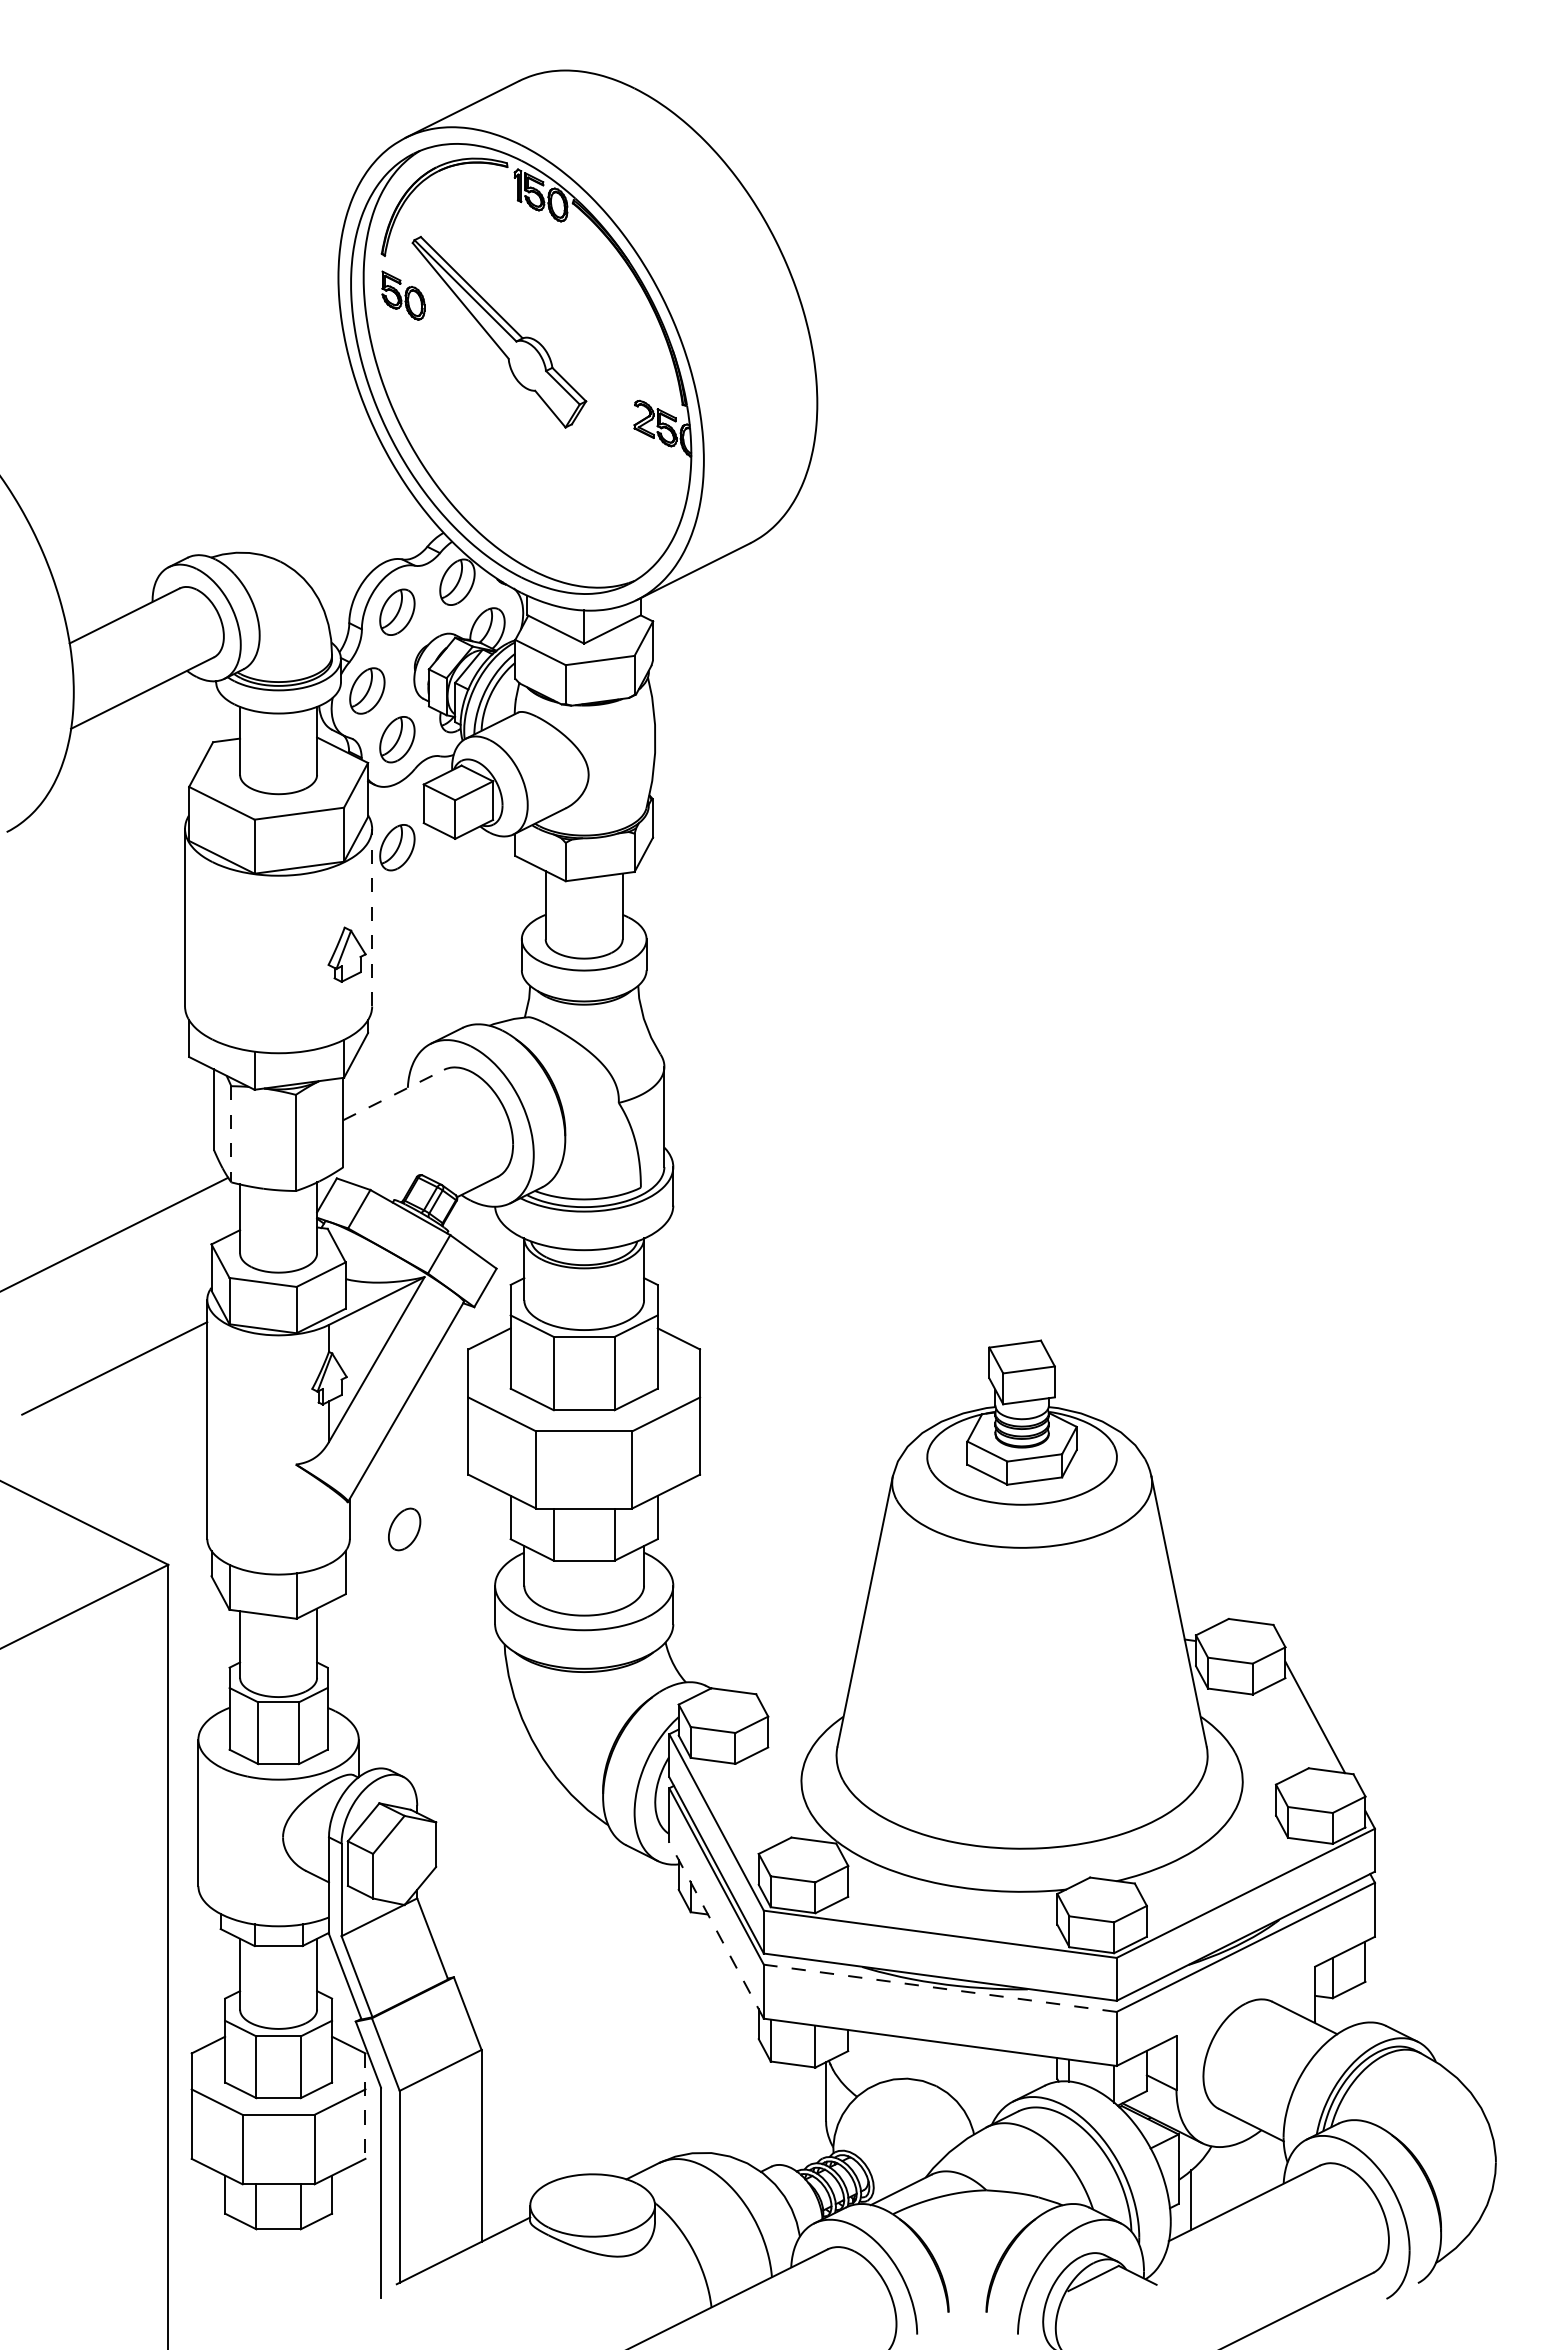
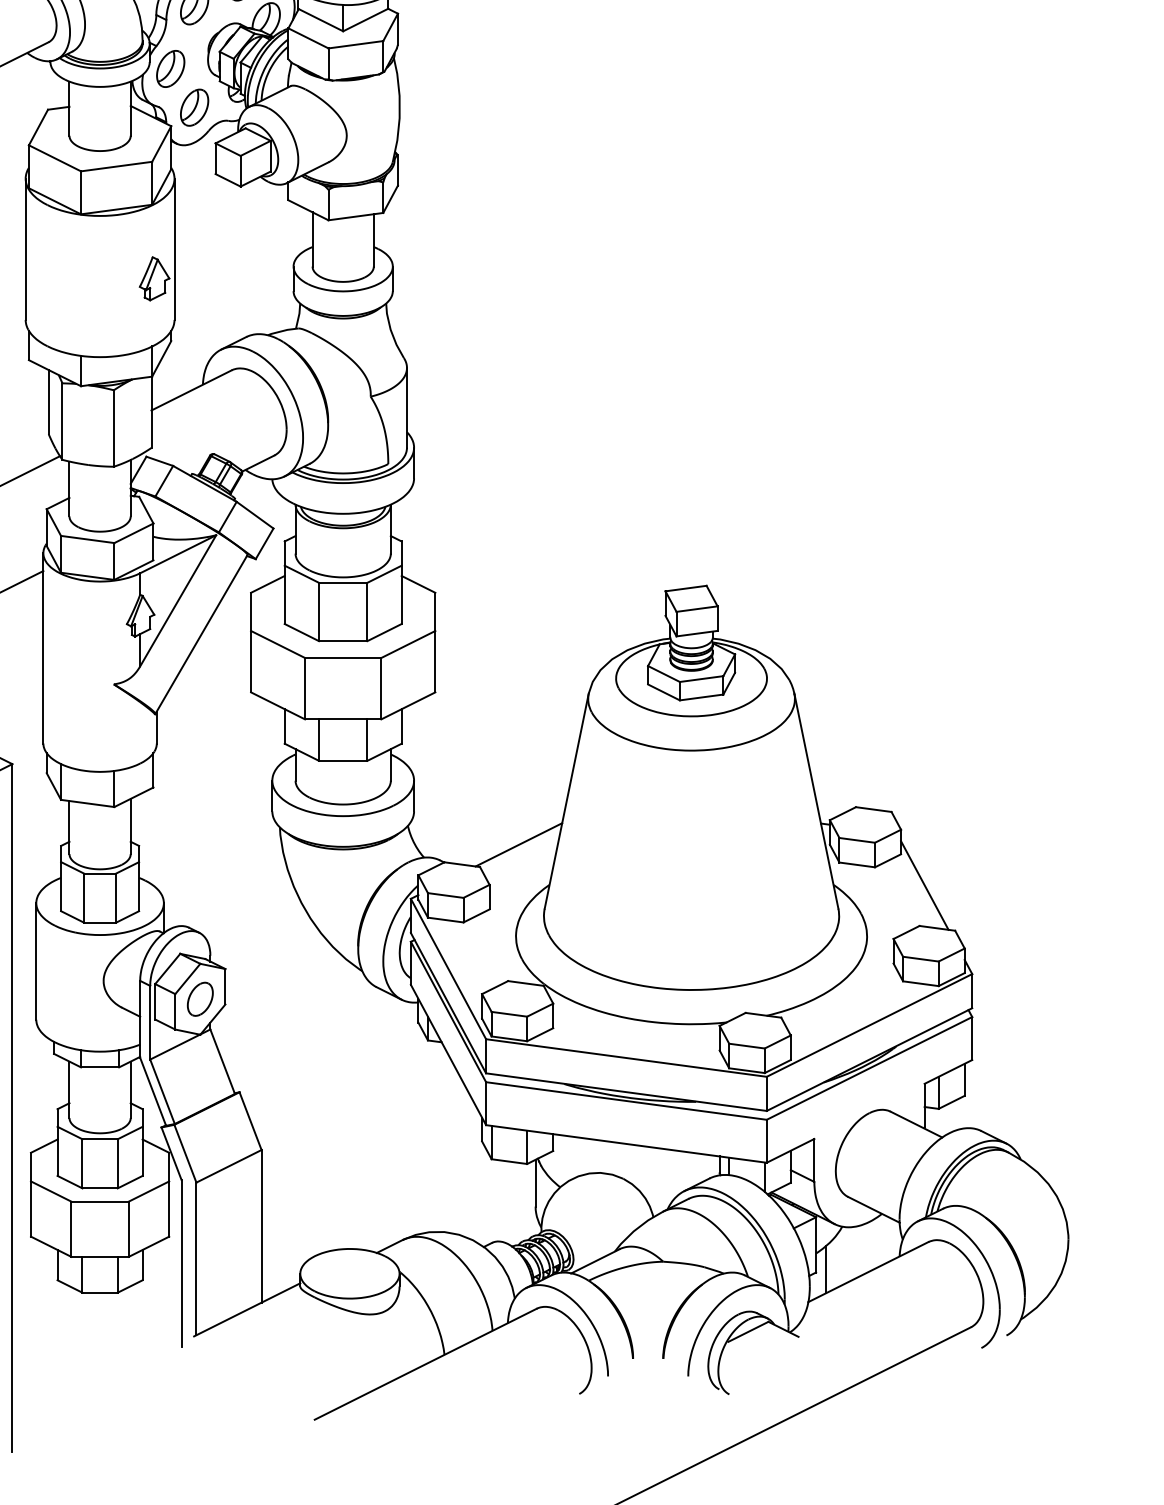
part: (397, 847) -> (194, 193), removed
line: (372, 917) -> (174, 249), dashed -> solid
line: (394, 1094) -> (192, 389), dashed -> solid
line: (231, 1134) -> (62, 421), dashed -> solid
part: (404, 1529) -> (200, 999), moved
line: (804, 1666) -> (518, 845), added
line: (716, 1930) -> (448, 1055), dashed -> solid
line: (940, 1988) -> (626, 1101), dashed -> solid
line: (365, 2106) -> (169, 1195), dashed -> solid

